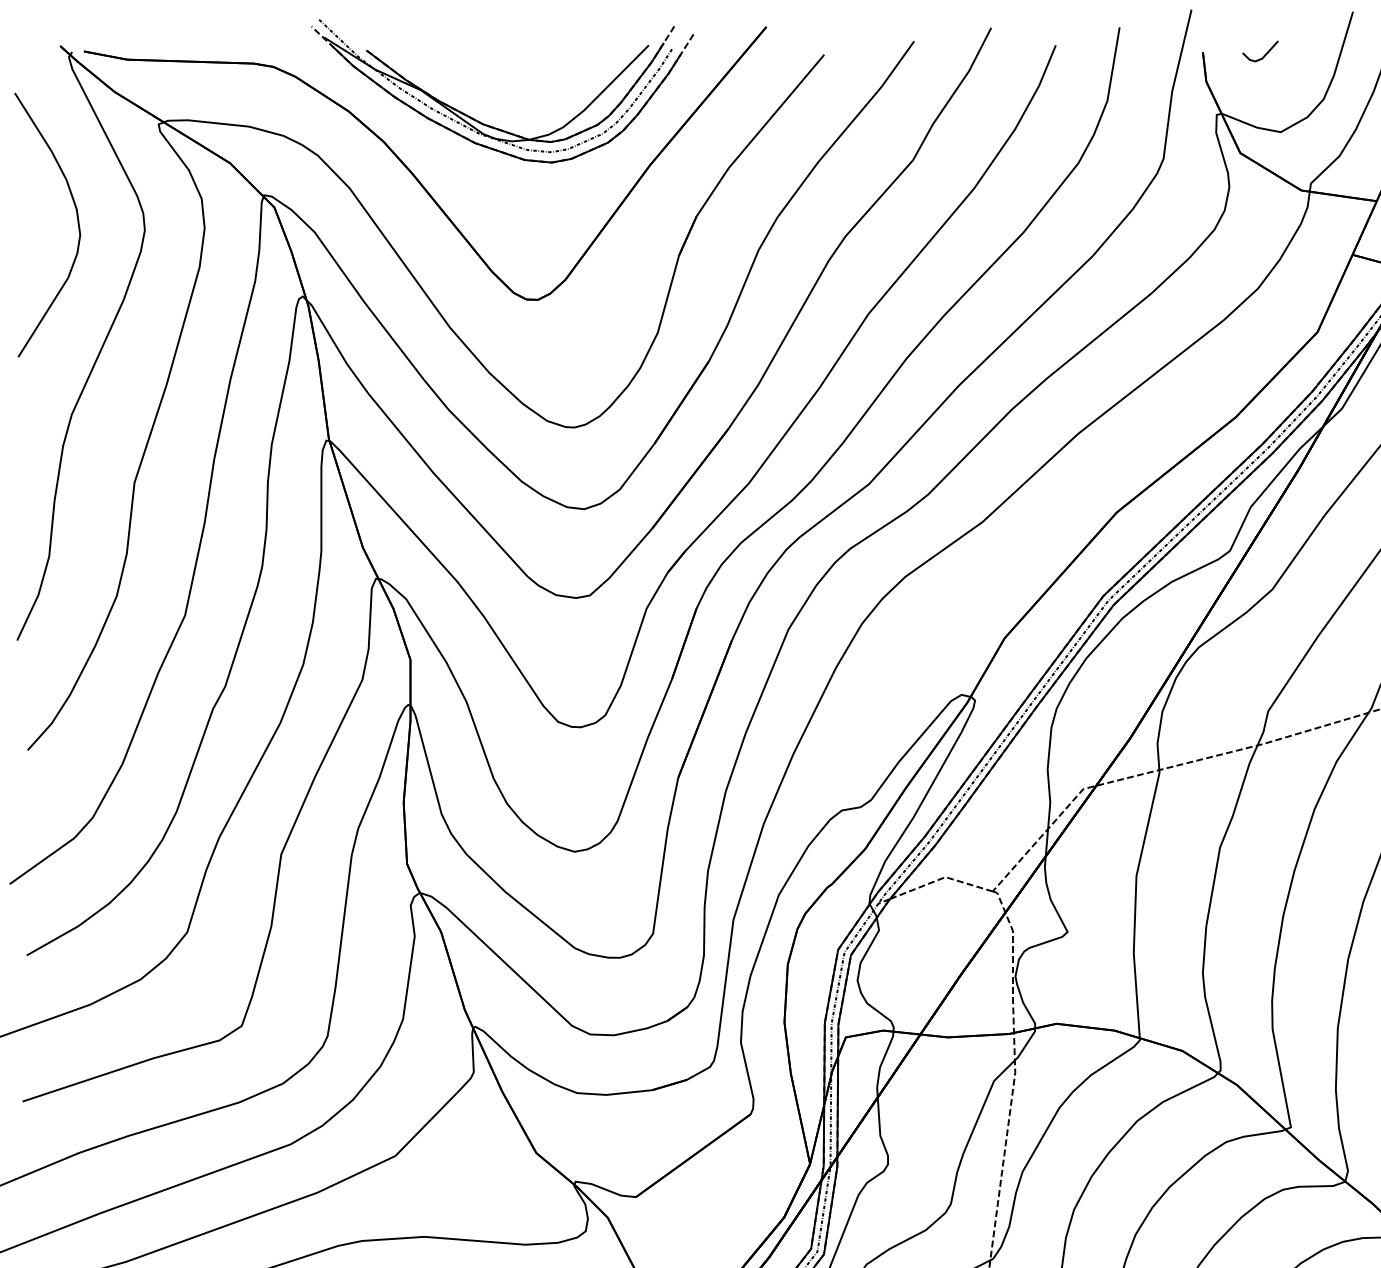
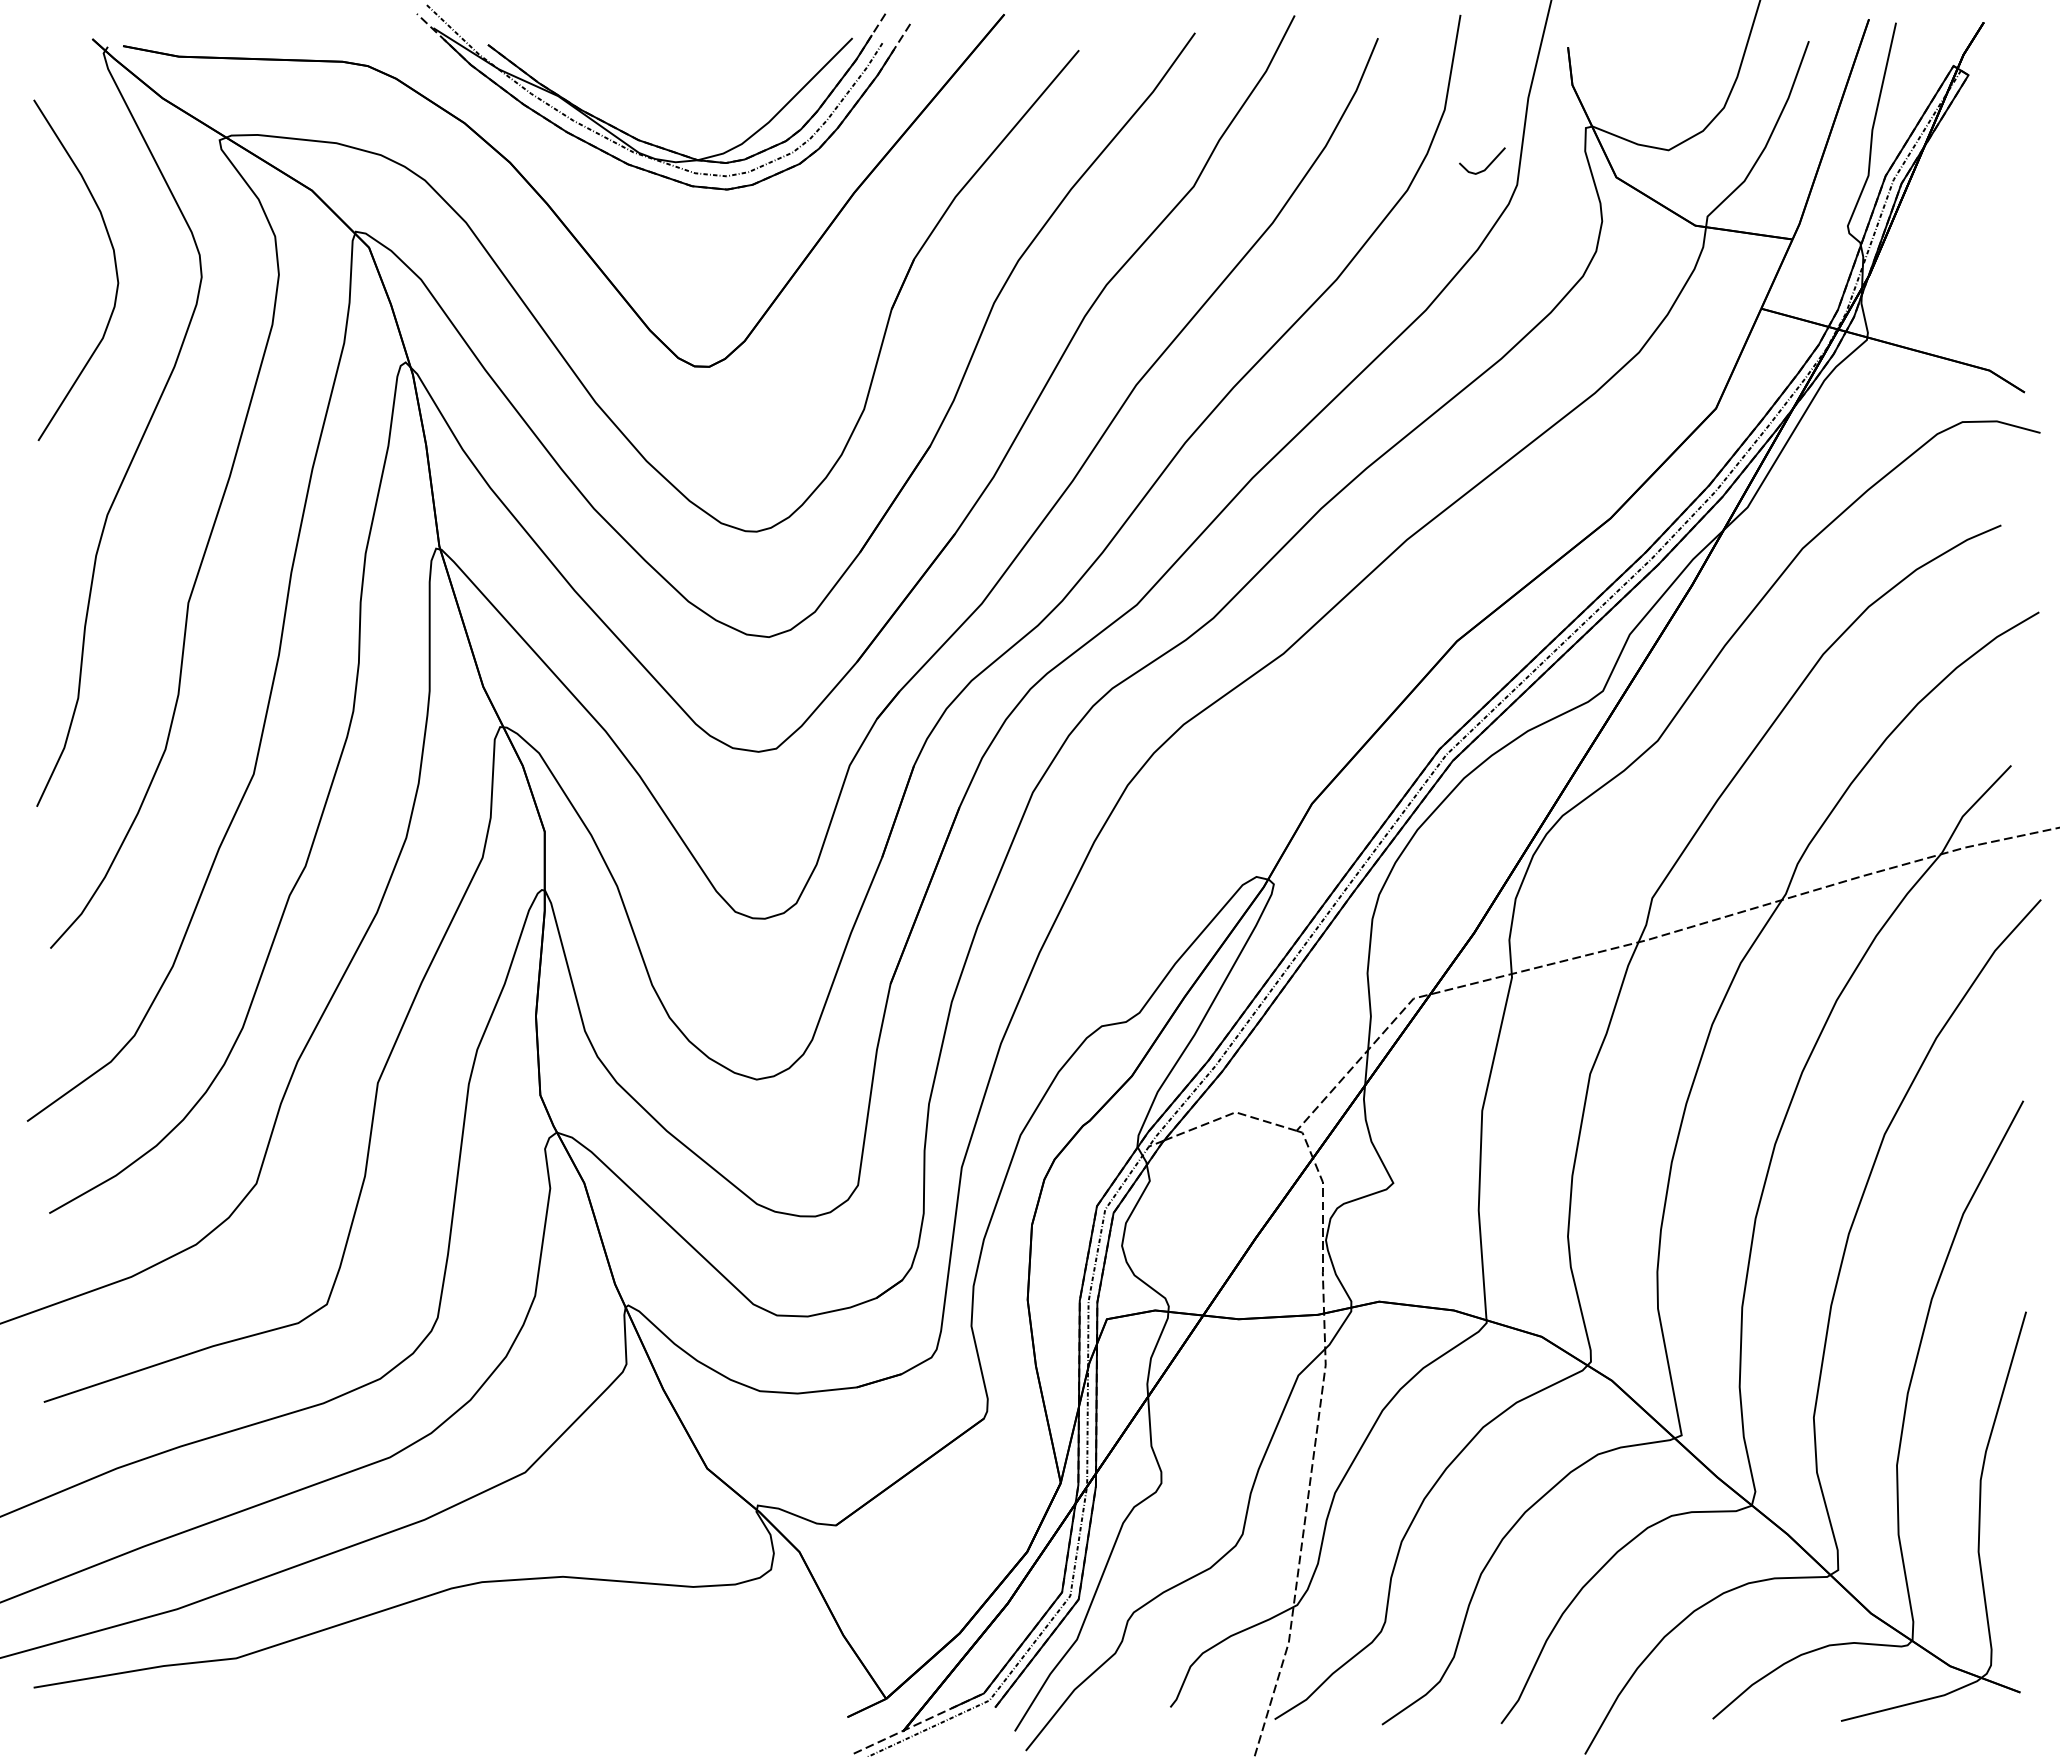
line: (1264, 54) -> (1487, 165), moved

